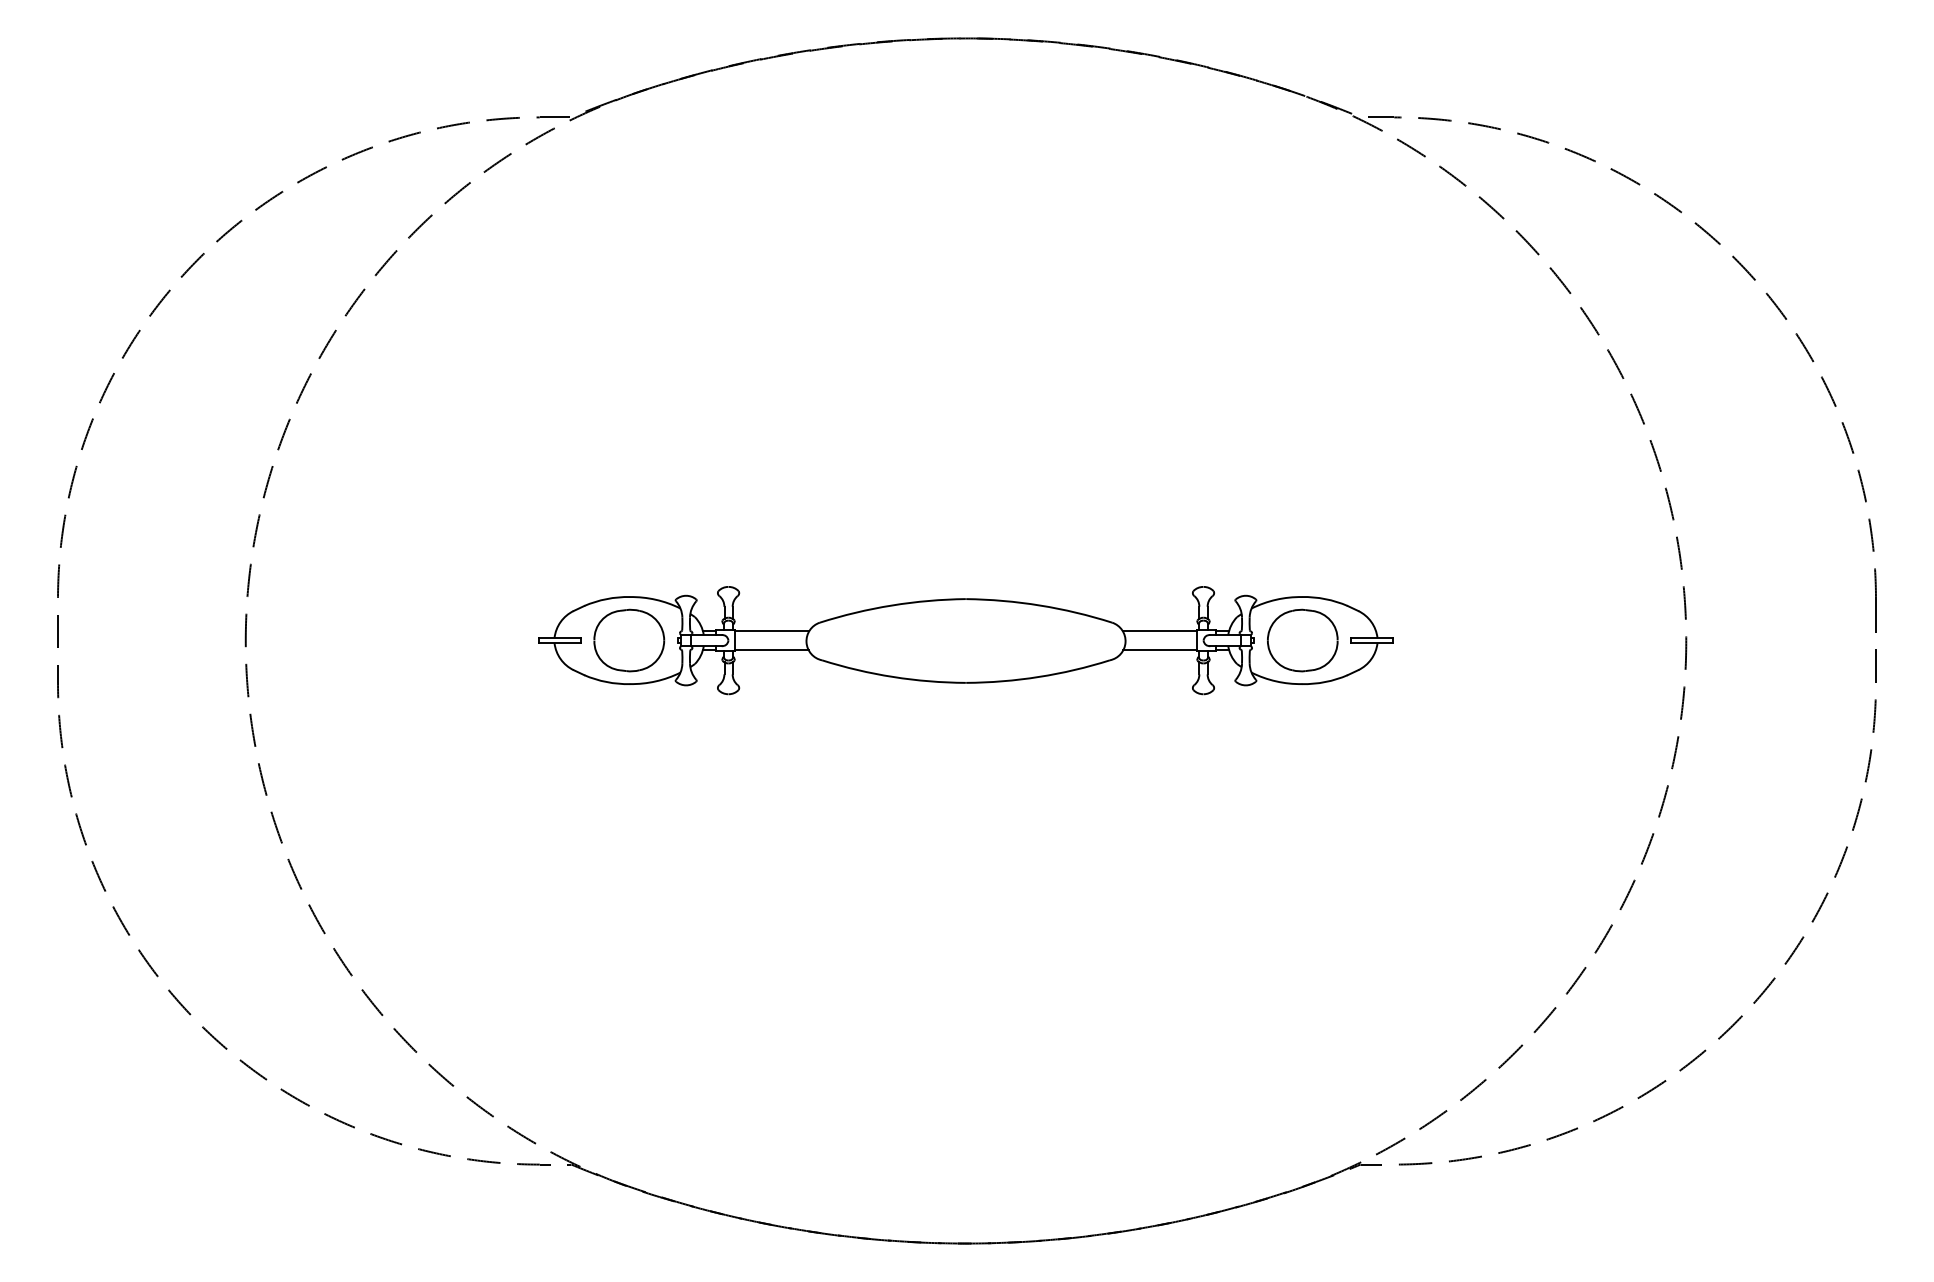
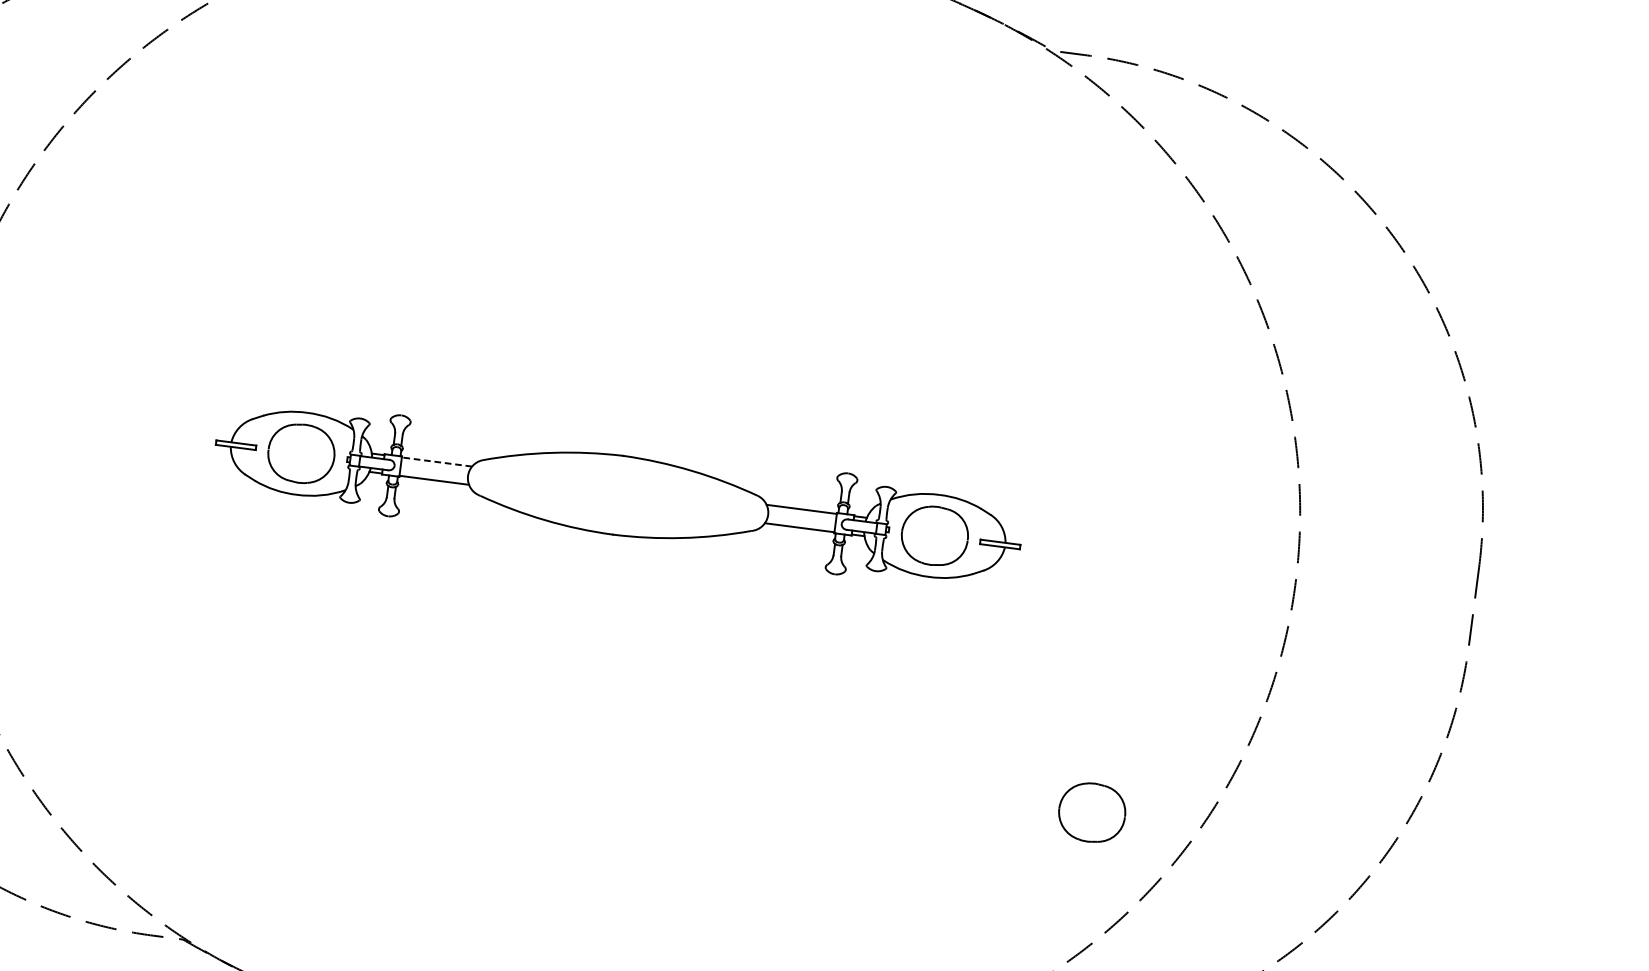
line: (771, 630) -> (436, 461), solid -> dashed
part: (1504, 908) -> (1091, 812), added

